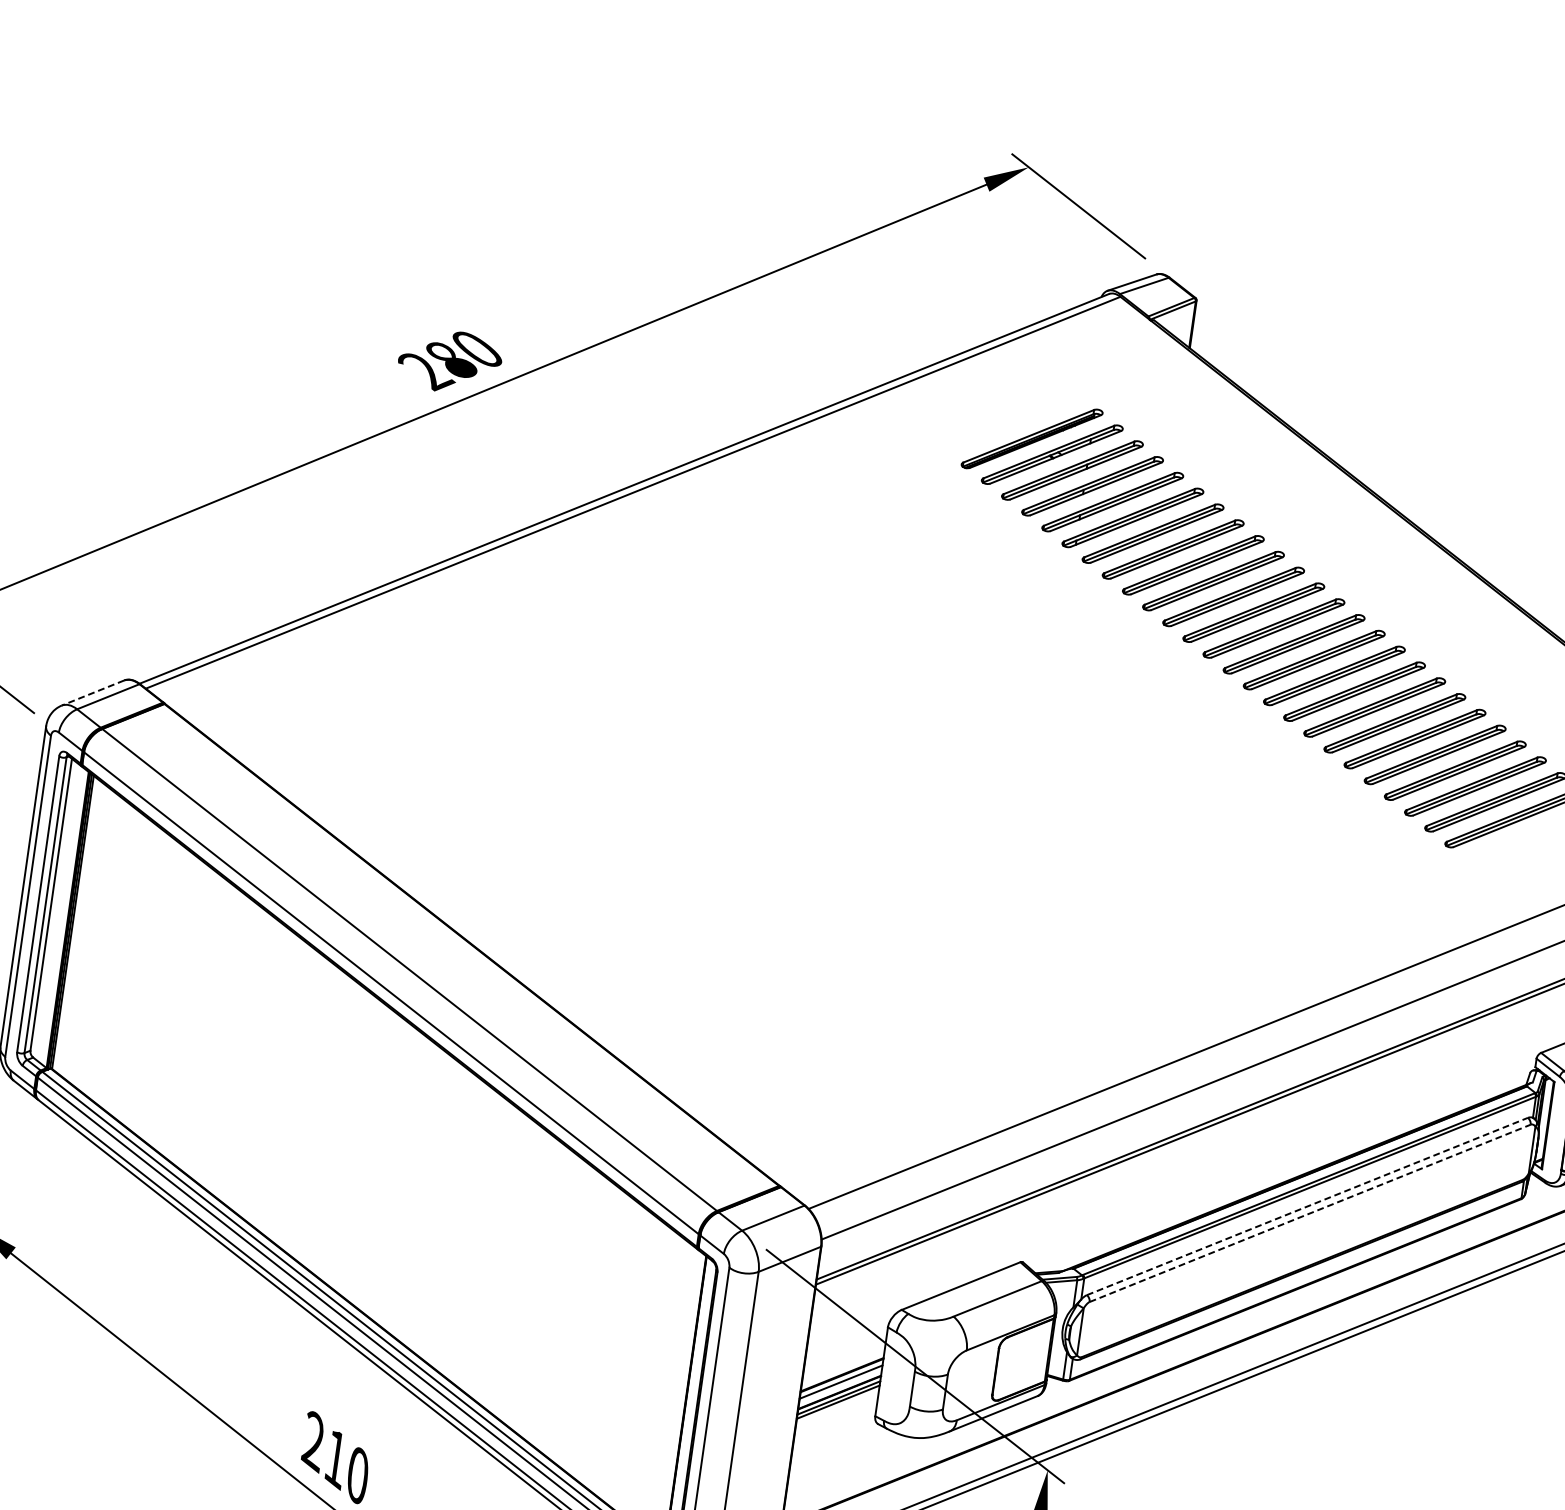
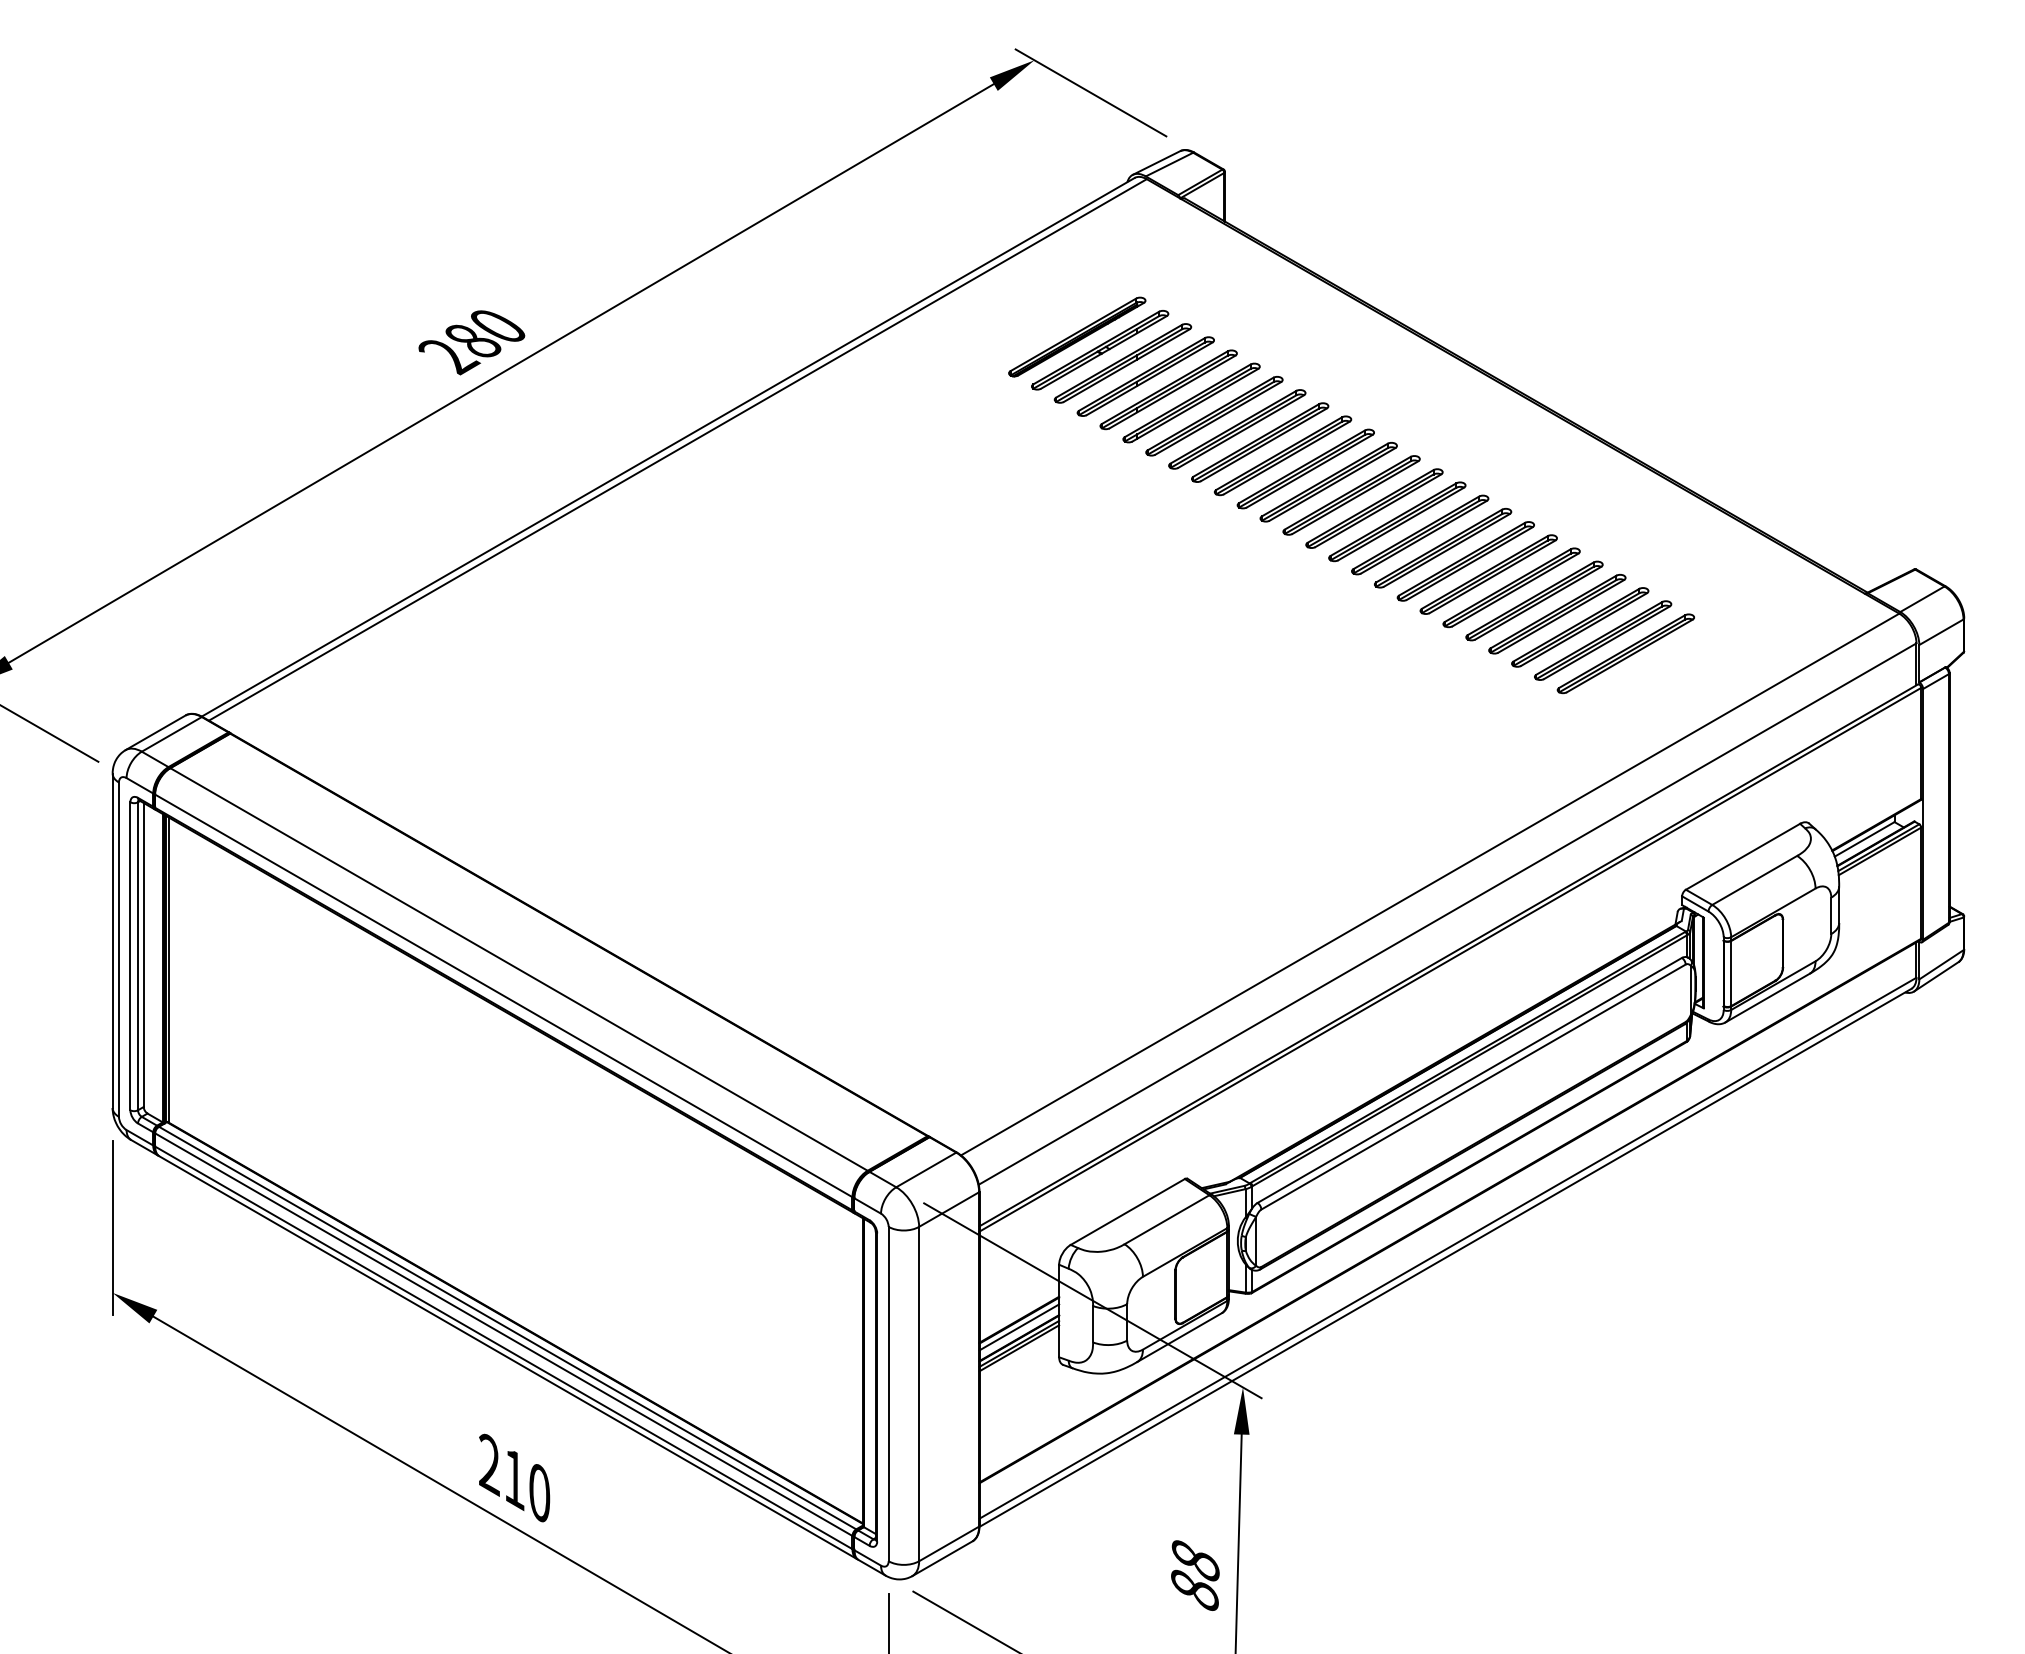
line: (92, 692) -> (155, 732), dashed -> solid
line: (1307, 1206) -> (1469, 1080), dashed -> solid
line: (1310, 1213) -> (1473, 1087), dashed -> solid

